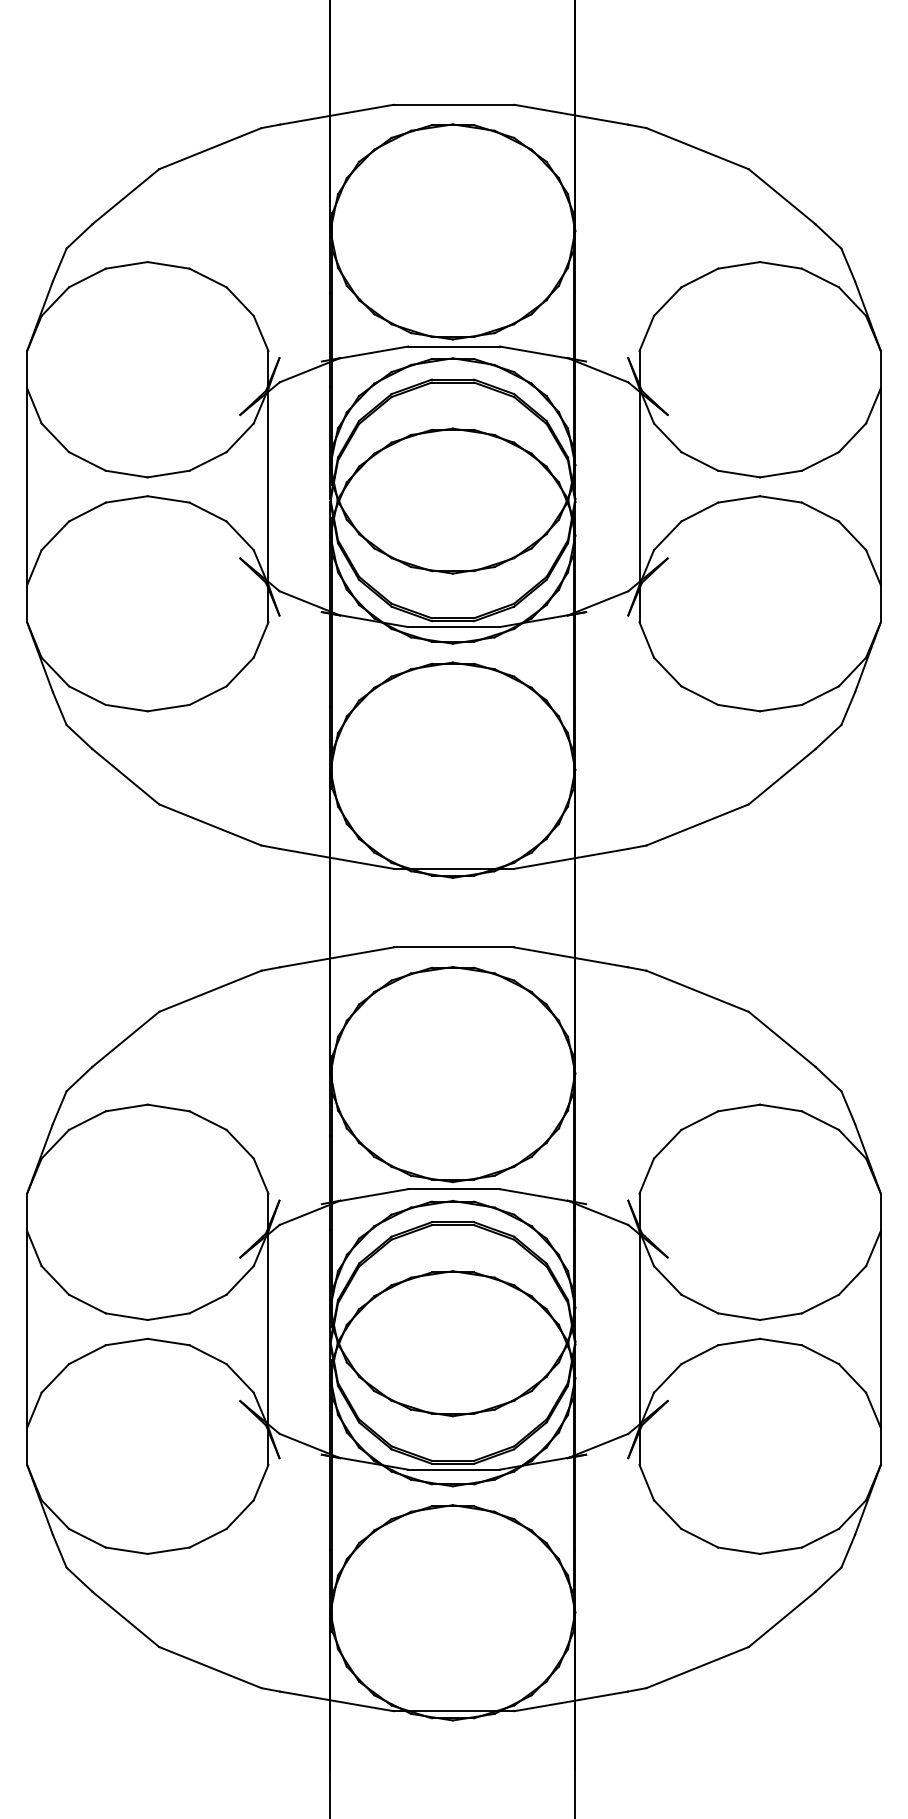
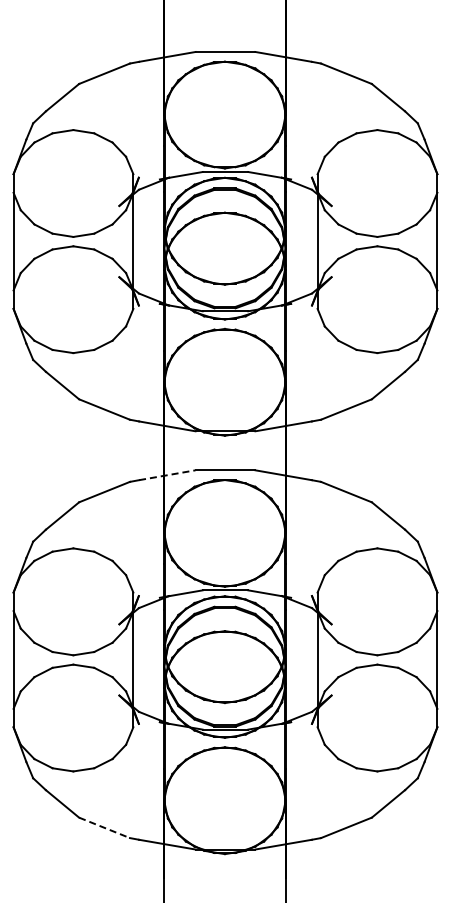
line: (337, 957) -> (167, 475), solid -> dashed
line: (212, 1668) -> (105, 828), solid -> dashed

